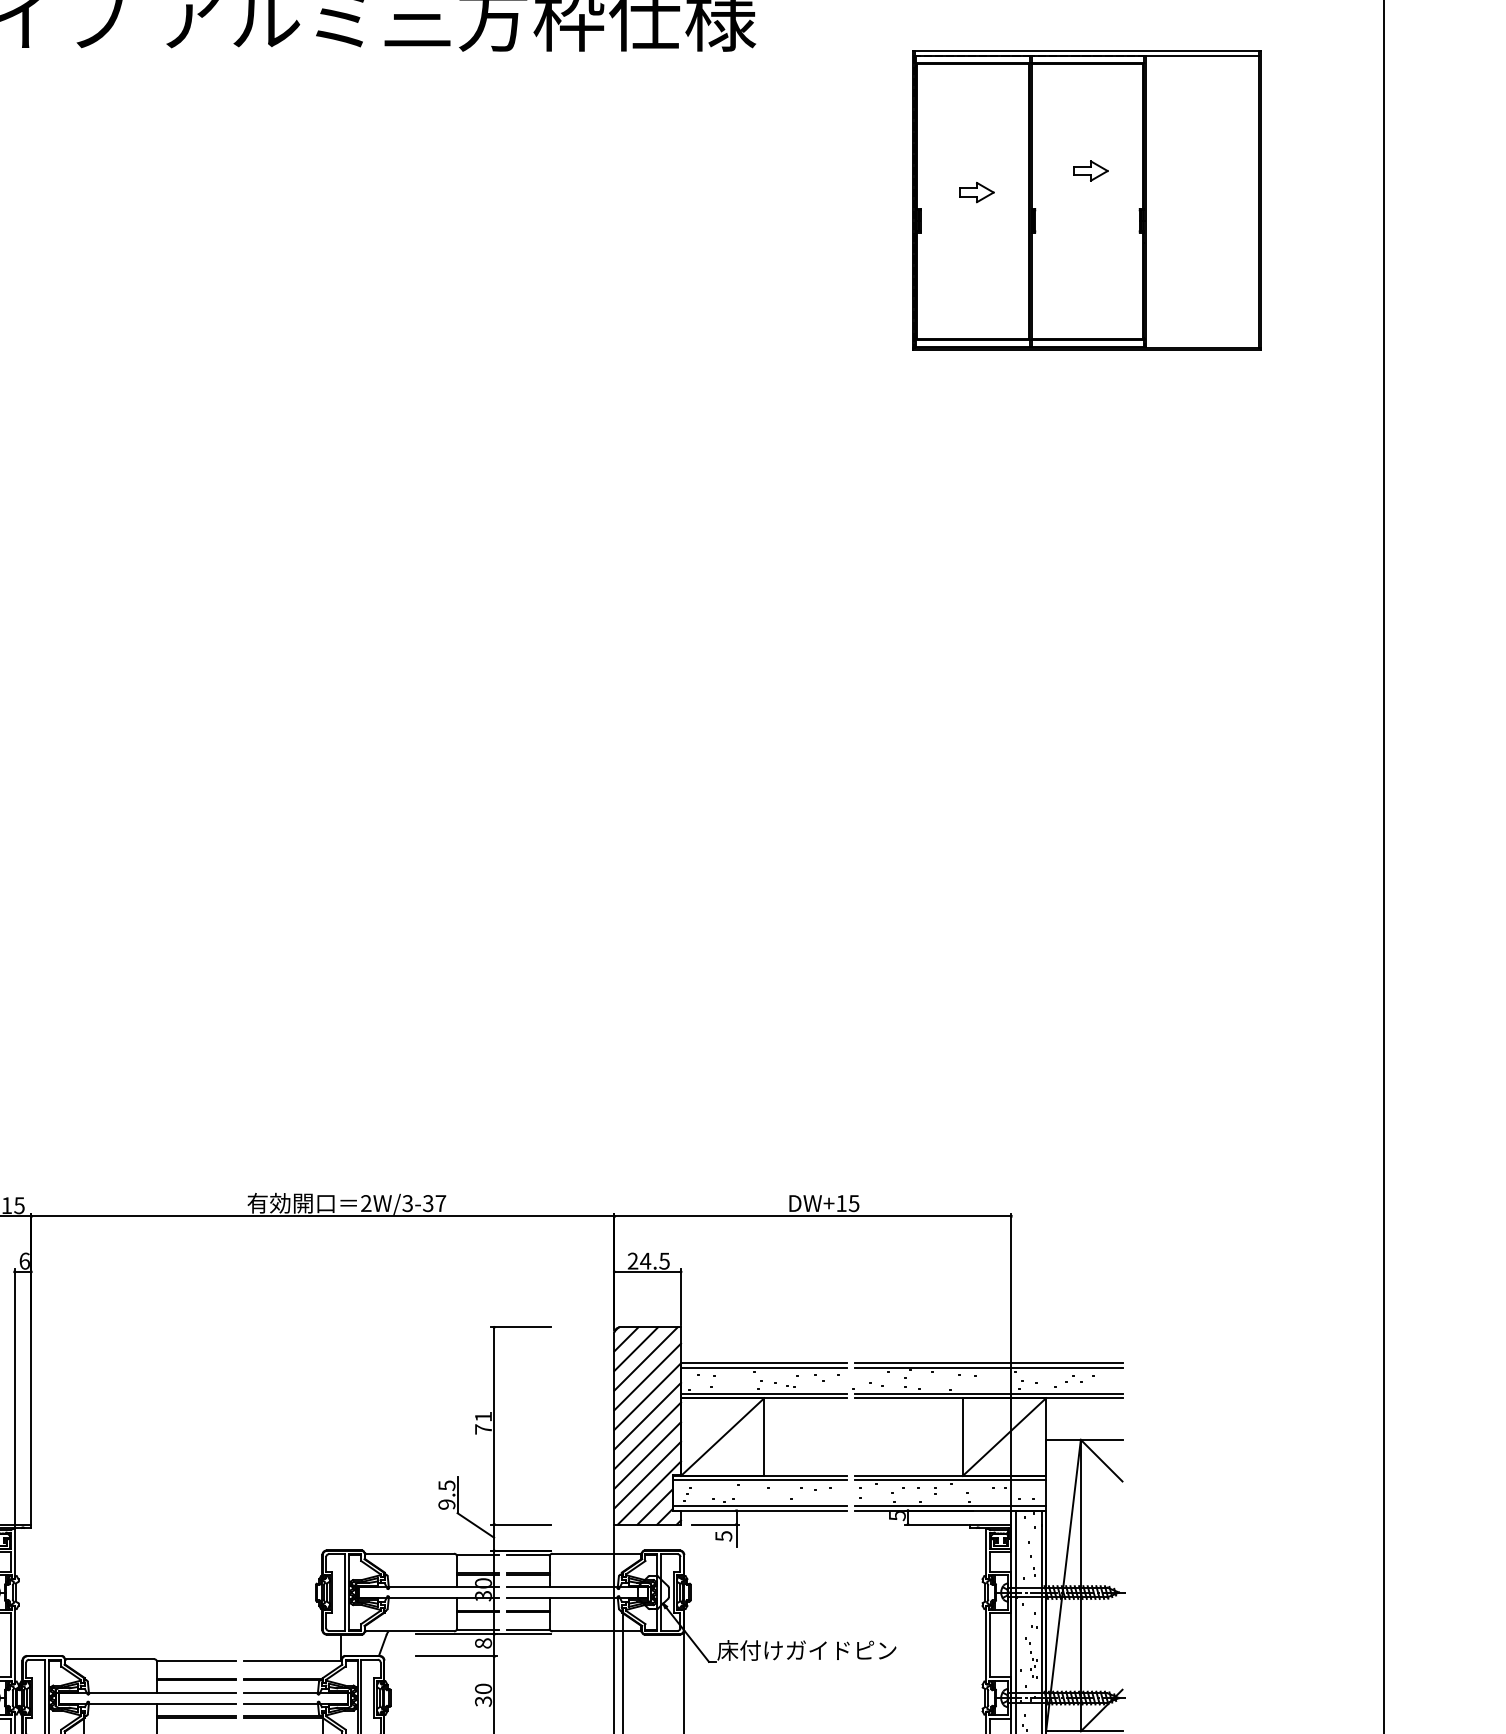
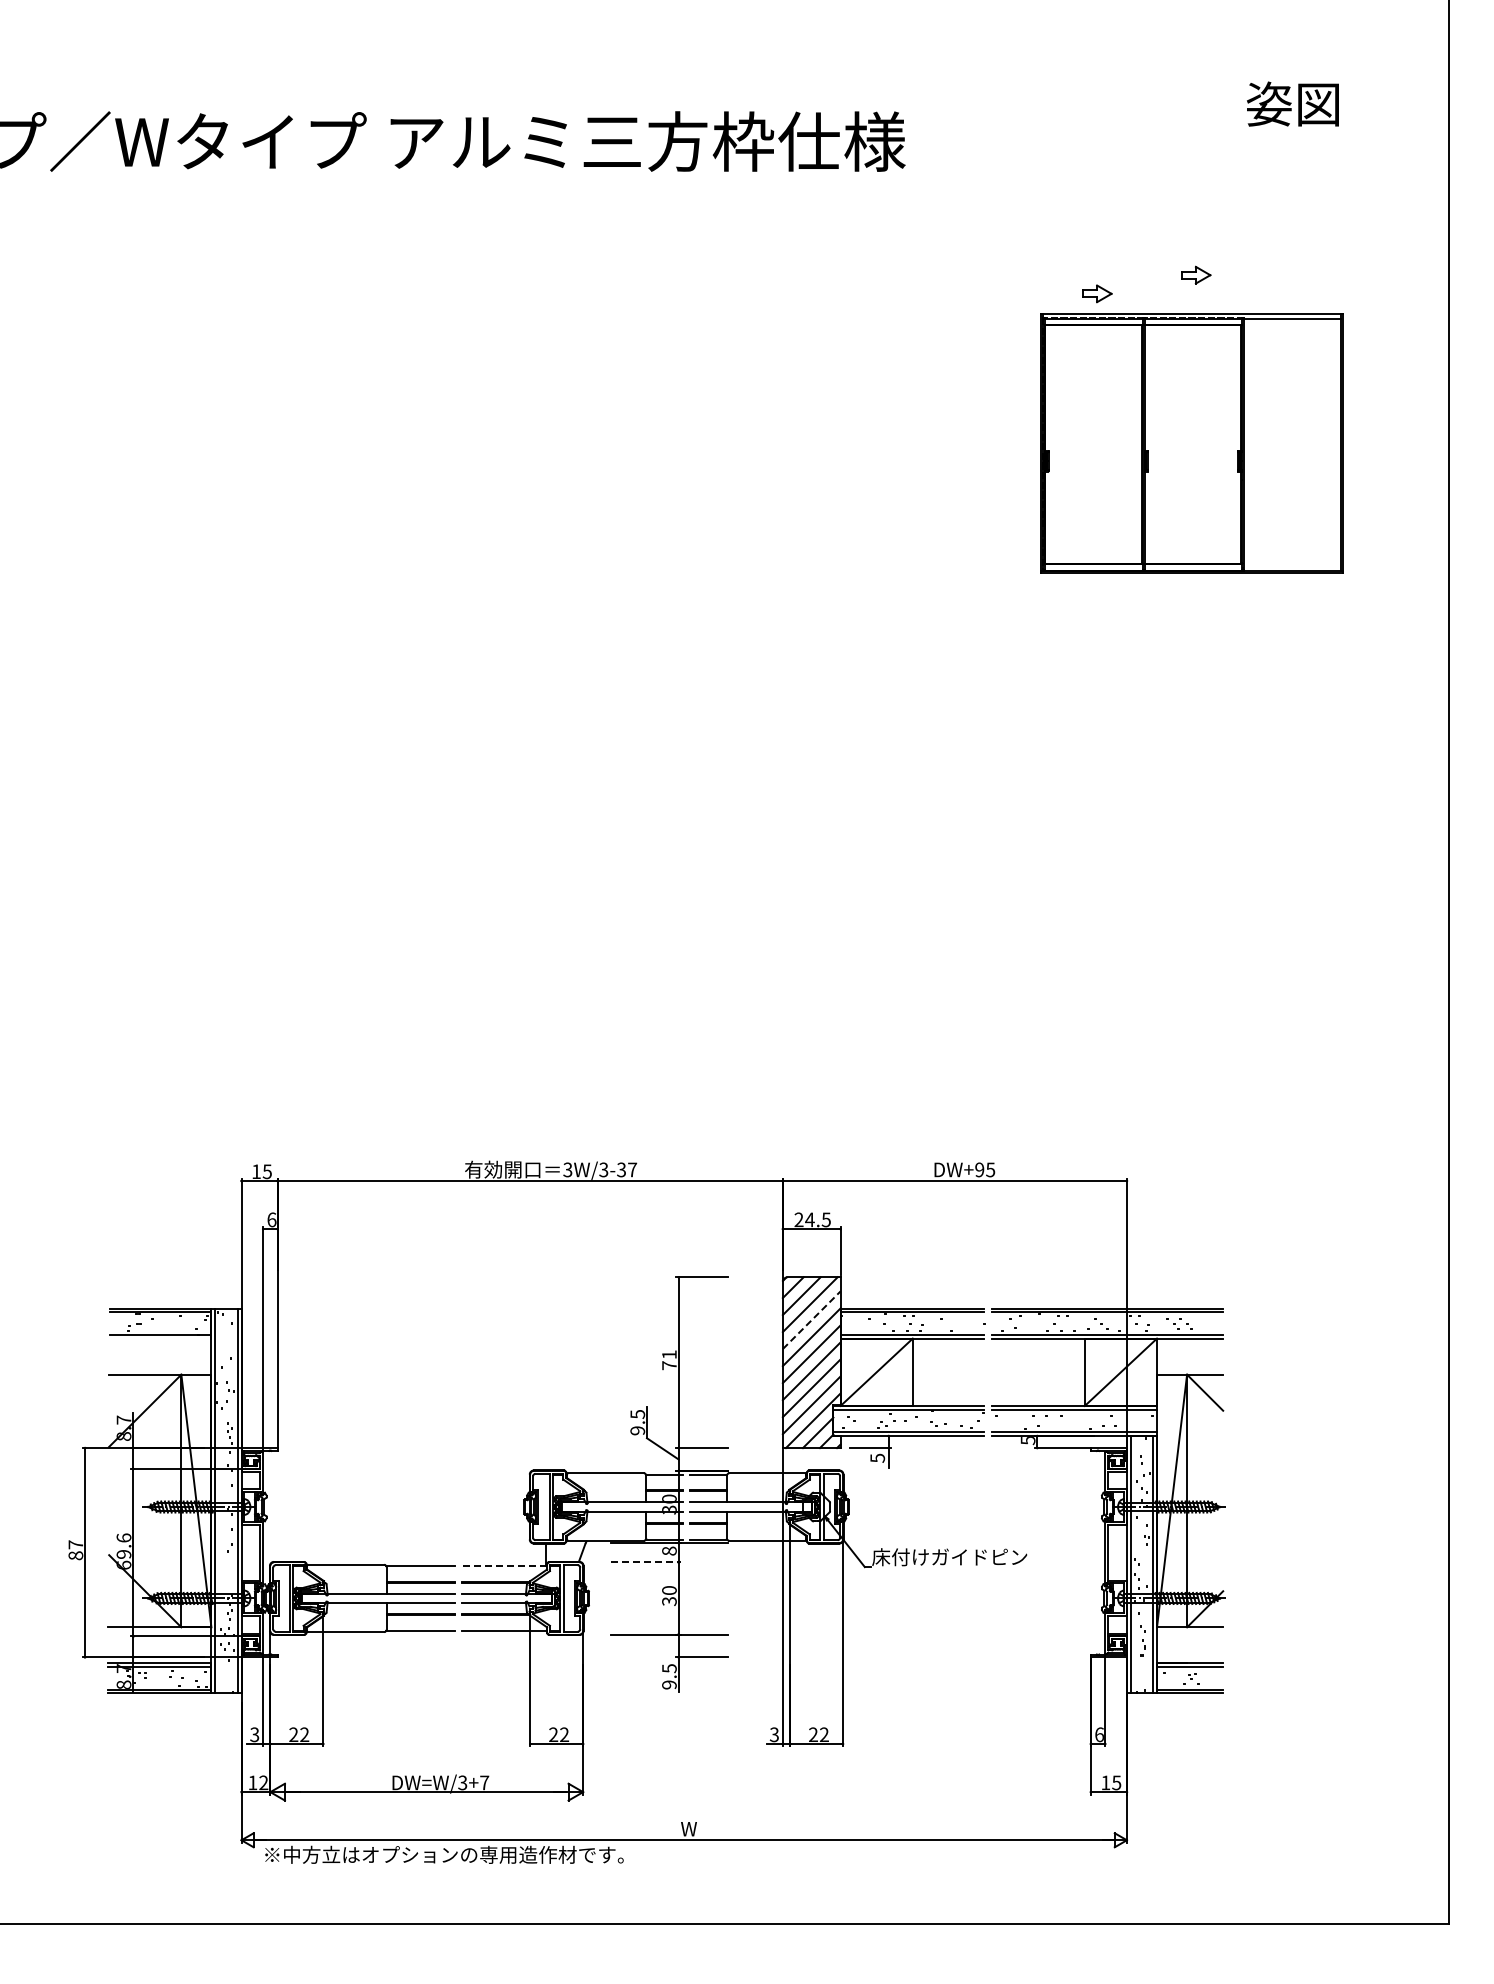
part: (1085, 200) -> (1191, 443), moved
text: (841, 1203) -> (979, 1169), DW+15 -> DW+95
text: (365, 1204) -> (567, 1170), 2W/3-37 -> 3W/3-37
line: (647, 1377) -> (811, 1320), solid -> dashed
line: (457, 1656) -> (646, 1562), solid -> dashed
line: (293, 1660) -> (504, 1565), solid -> dashed

